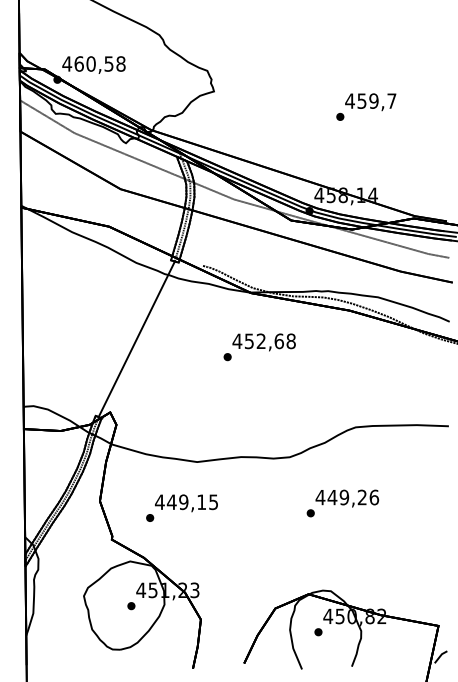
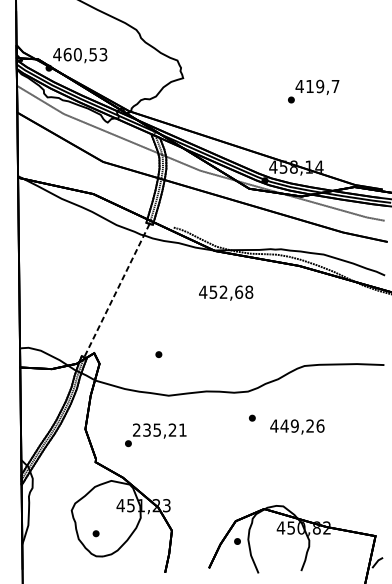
text: (120, 63) -> (103, 54), 460,58 -> 460,53
text: (361, 100) -> (309, 85), 459,7 -> 419,7
line: (136, 339) -> (116, 290), solid -> dashed
part: (227, 357) -> (158, 354), moved
text: (186, 502) -> (159, 430), 449,15 -> 235,21
part: (310, 513) -> (252, 418), moved
part: (131, 606) -> (96, 534), moved
part: (318, 632) -> (237, 541), moved

